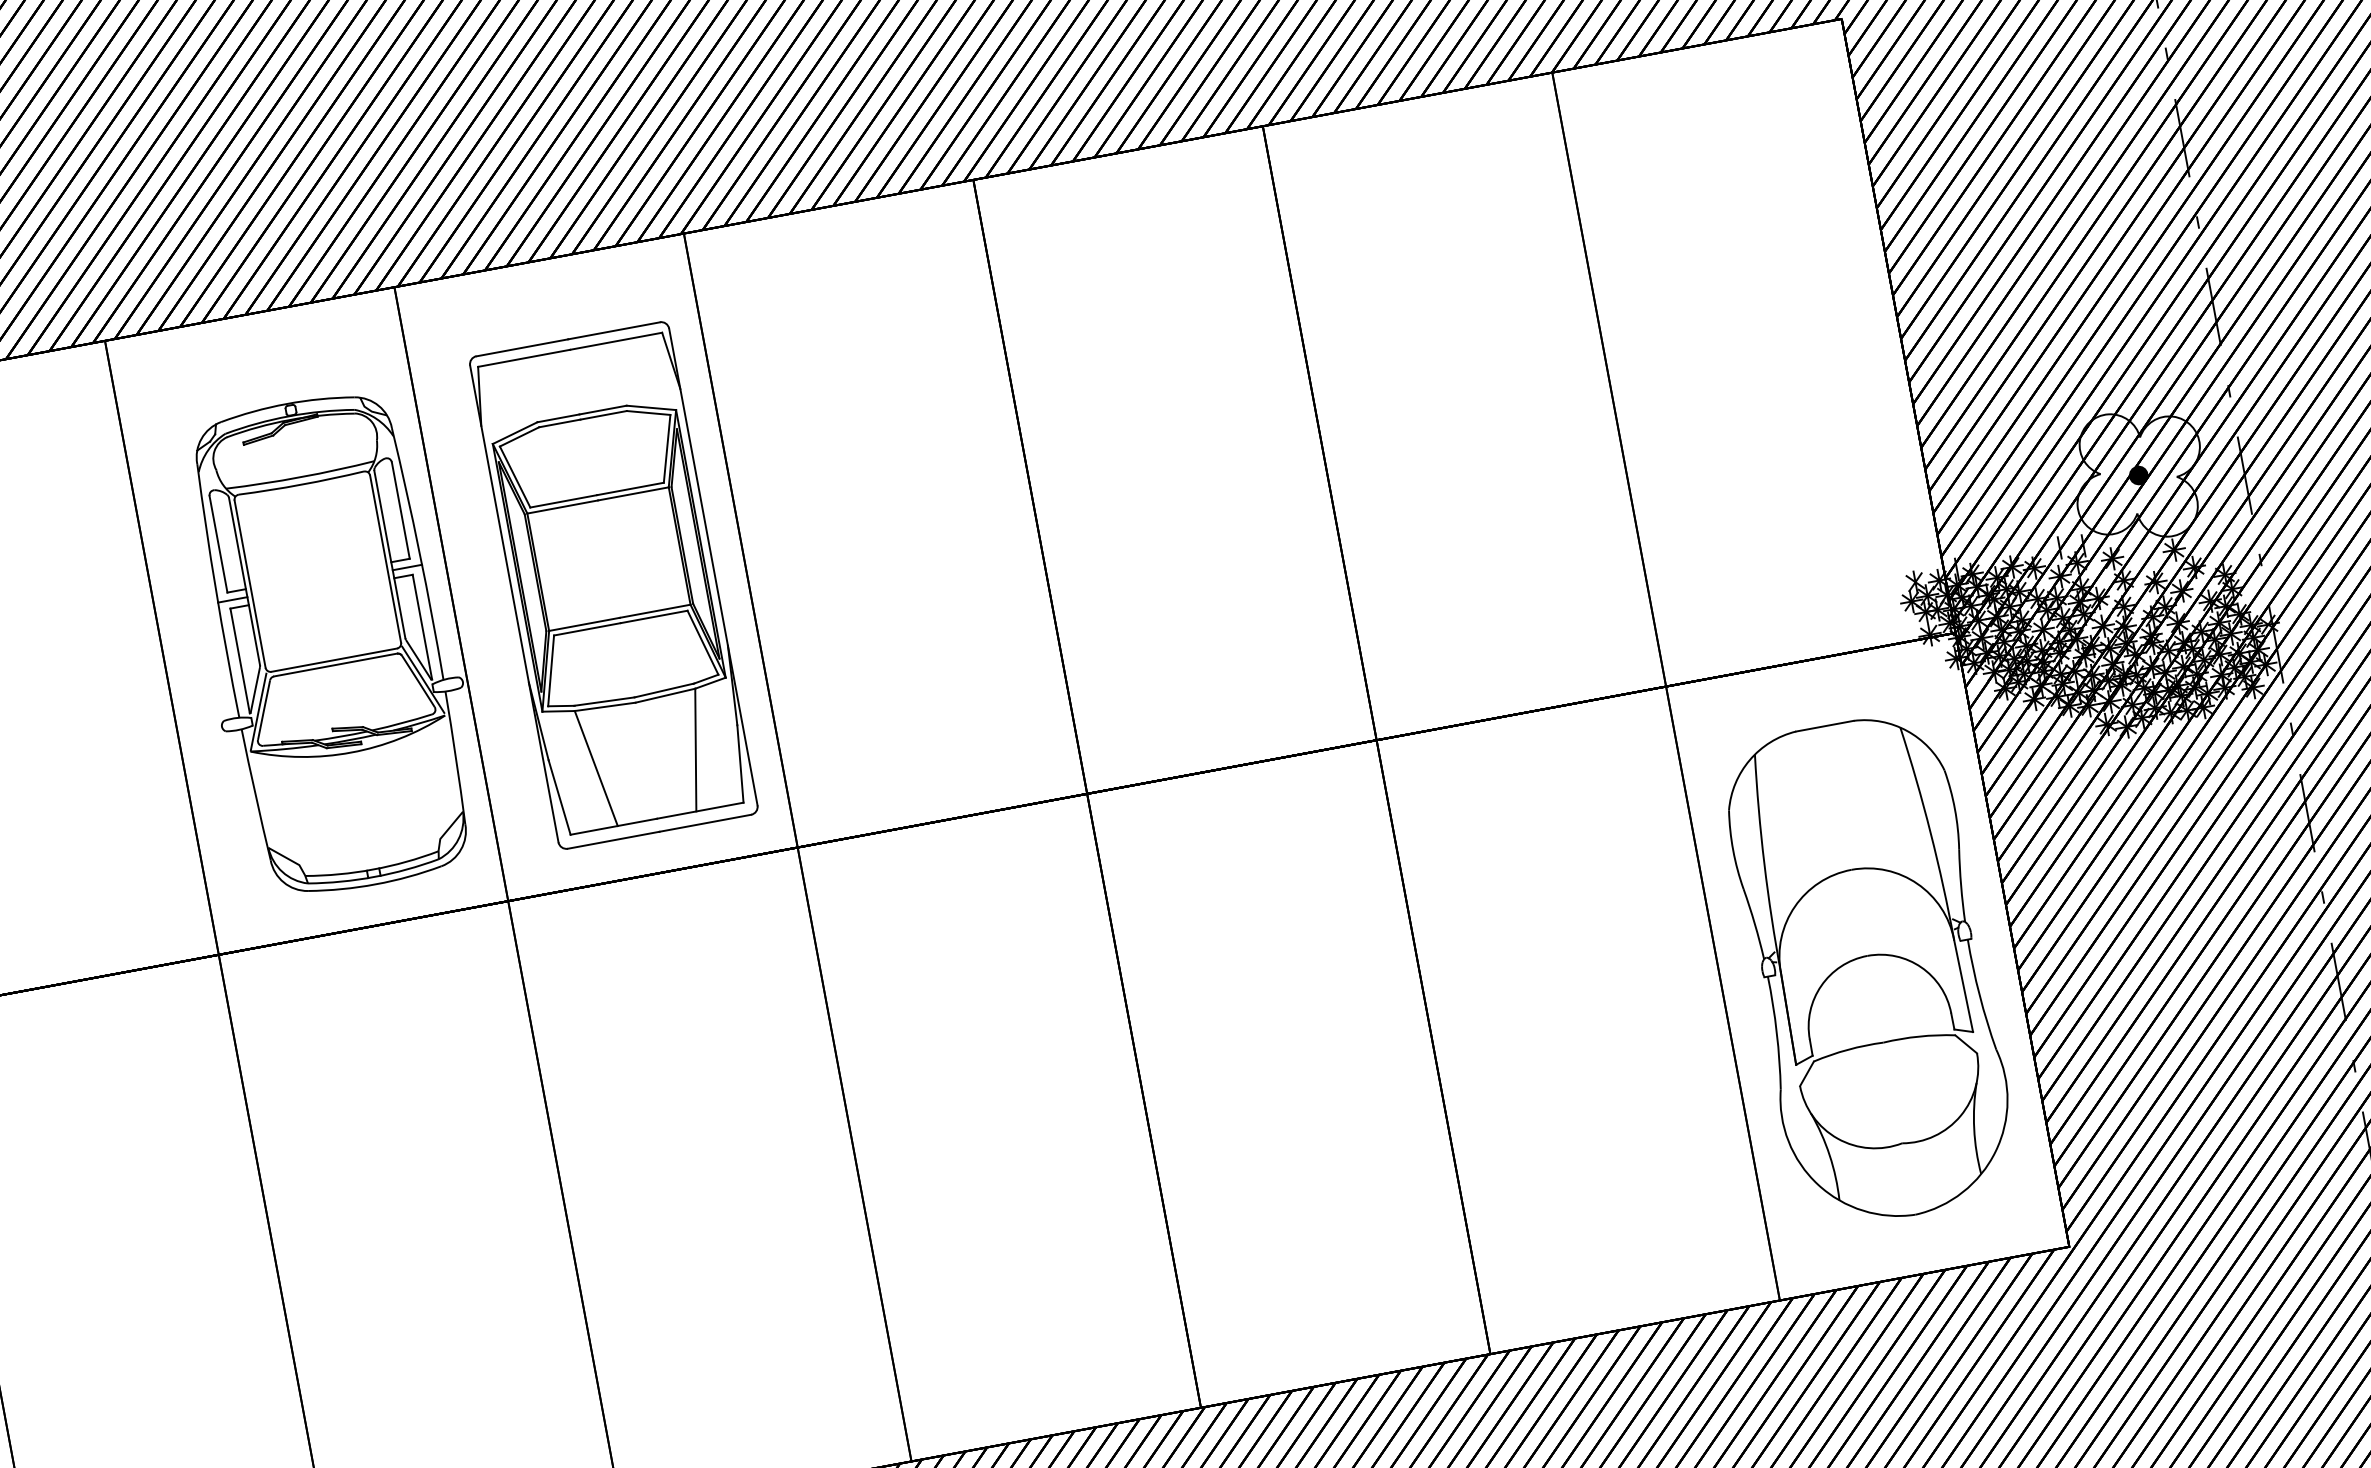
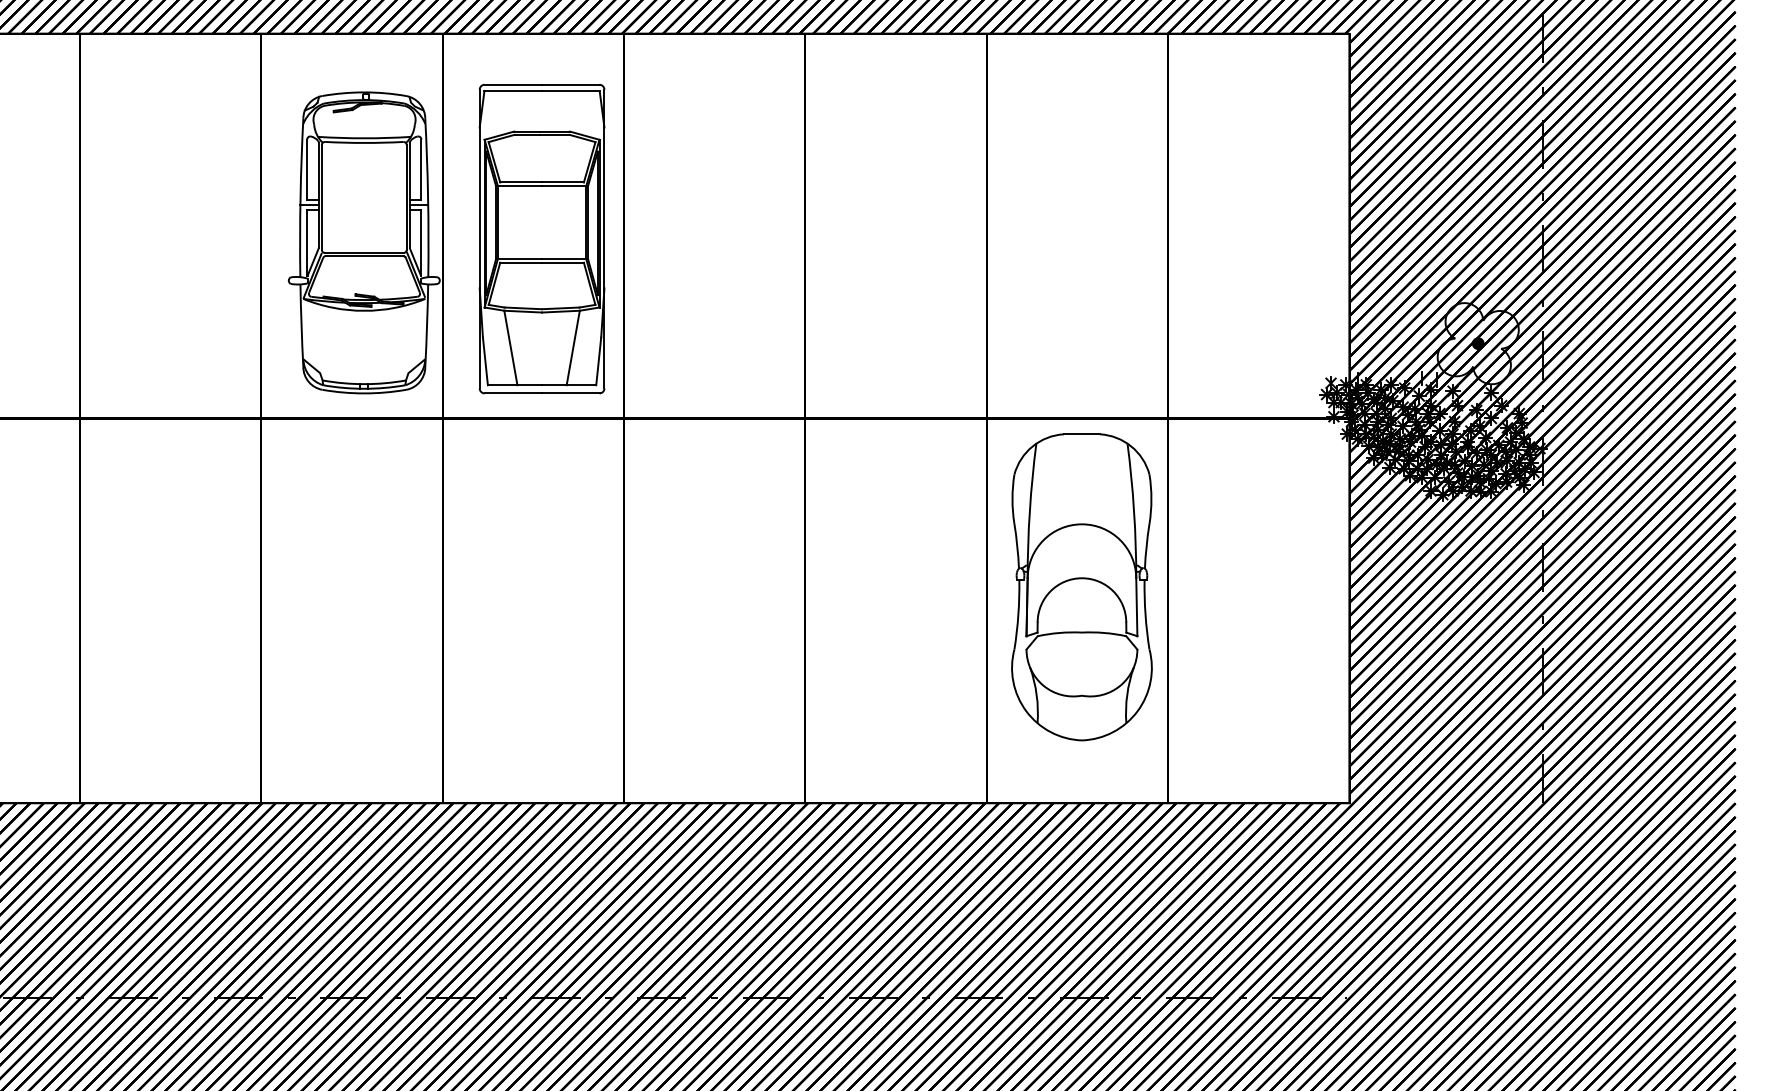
part: (1869, 970) -> (1081, 587), moved

